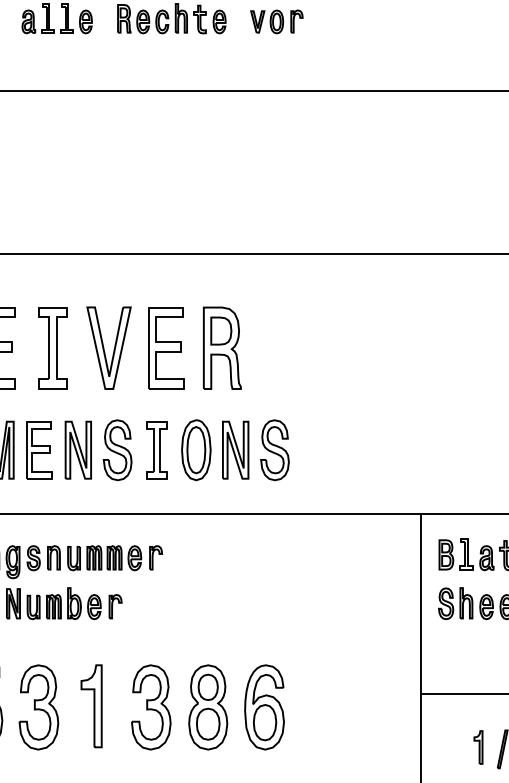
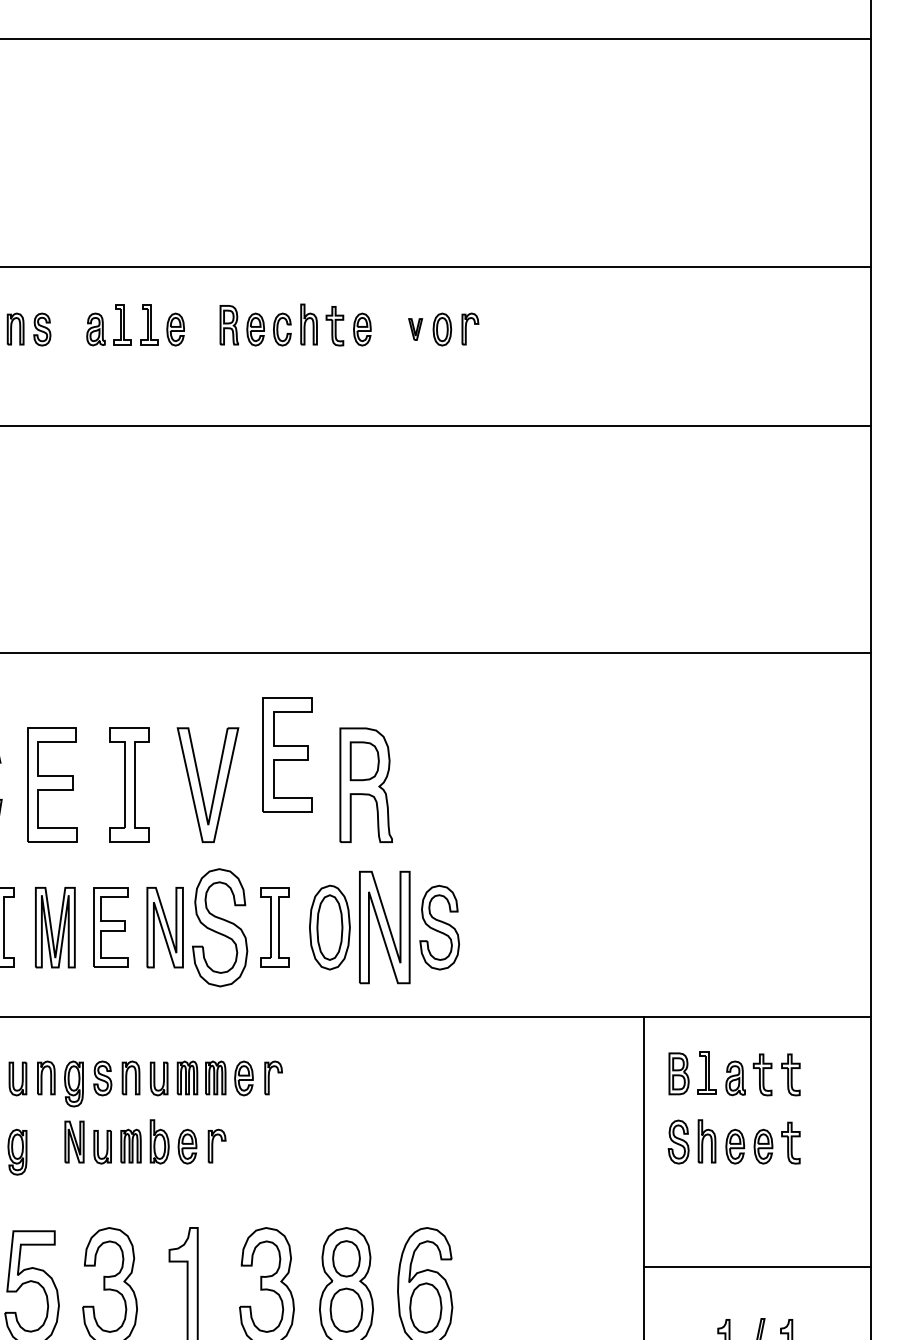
part: (257, 21) -> (415, 329), size x0.7
part: (165, 347) -> (287, 754), moved
part: (117, 450) -> (219, 927), size x1.4
part: (235, 450) -> (384, 927), size x1.4

